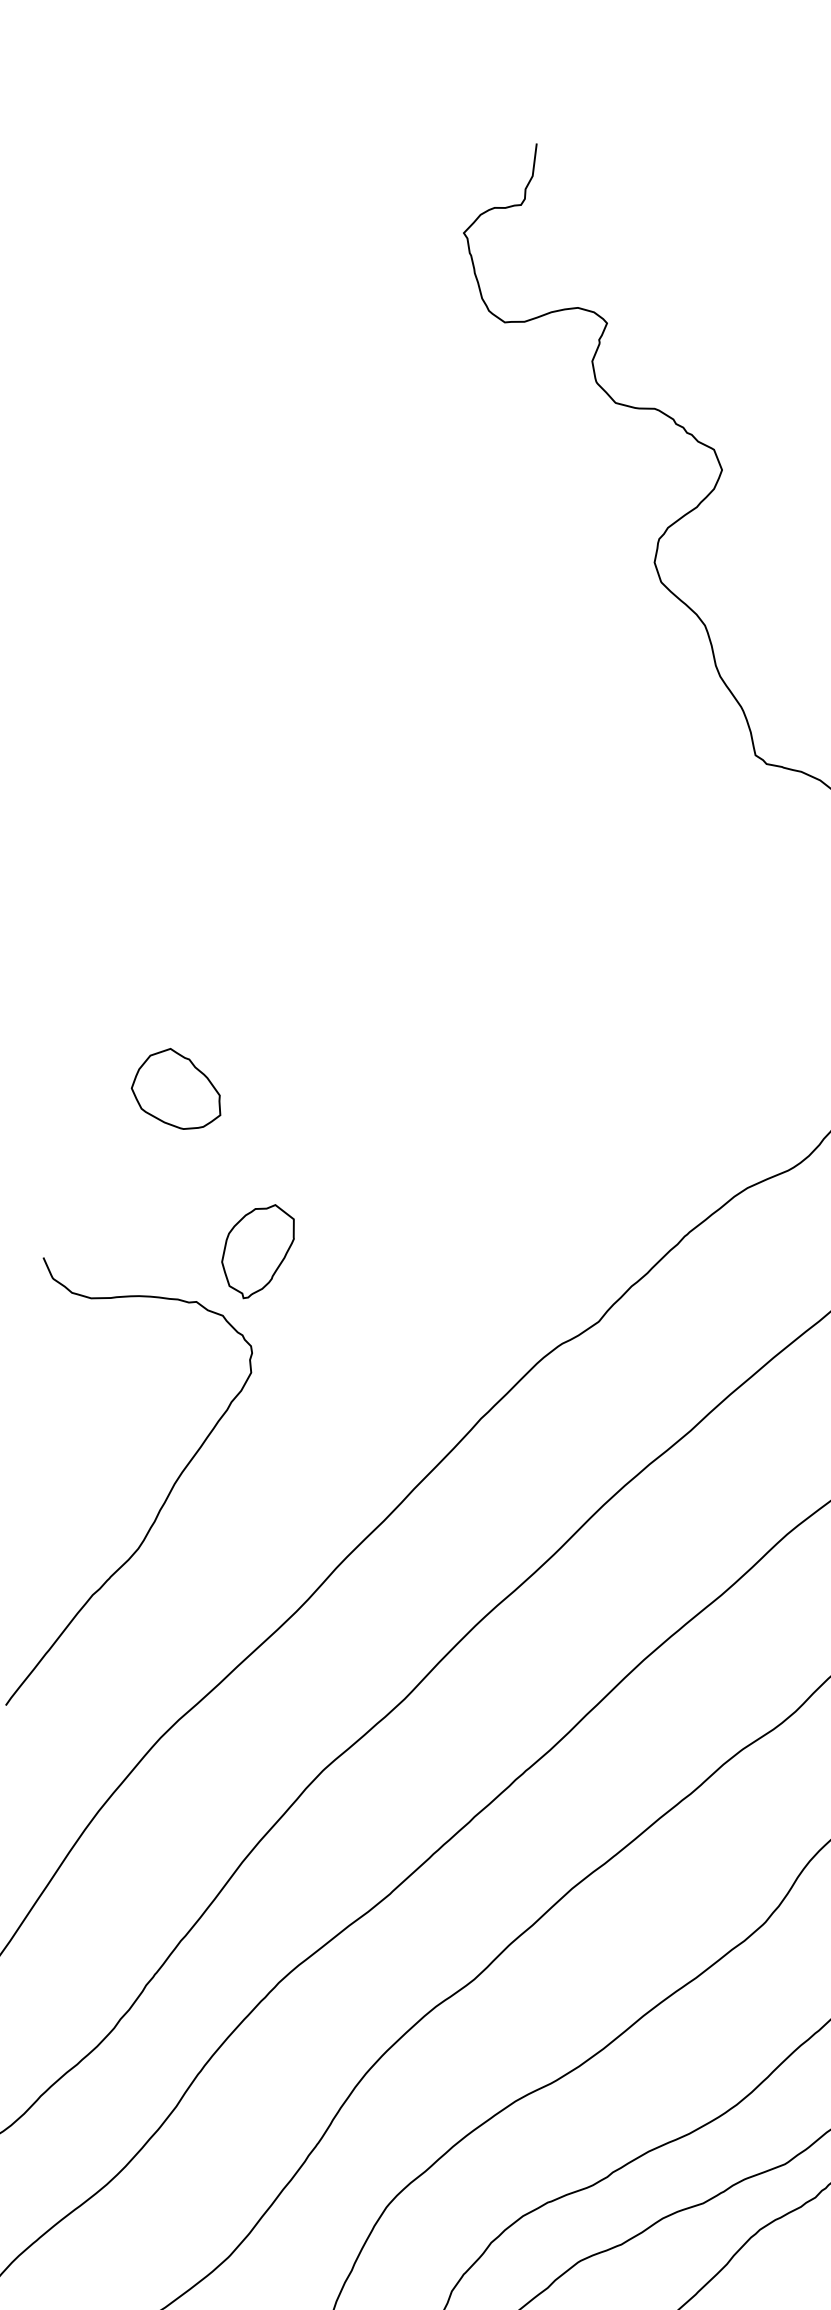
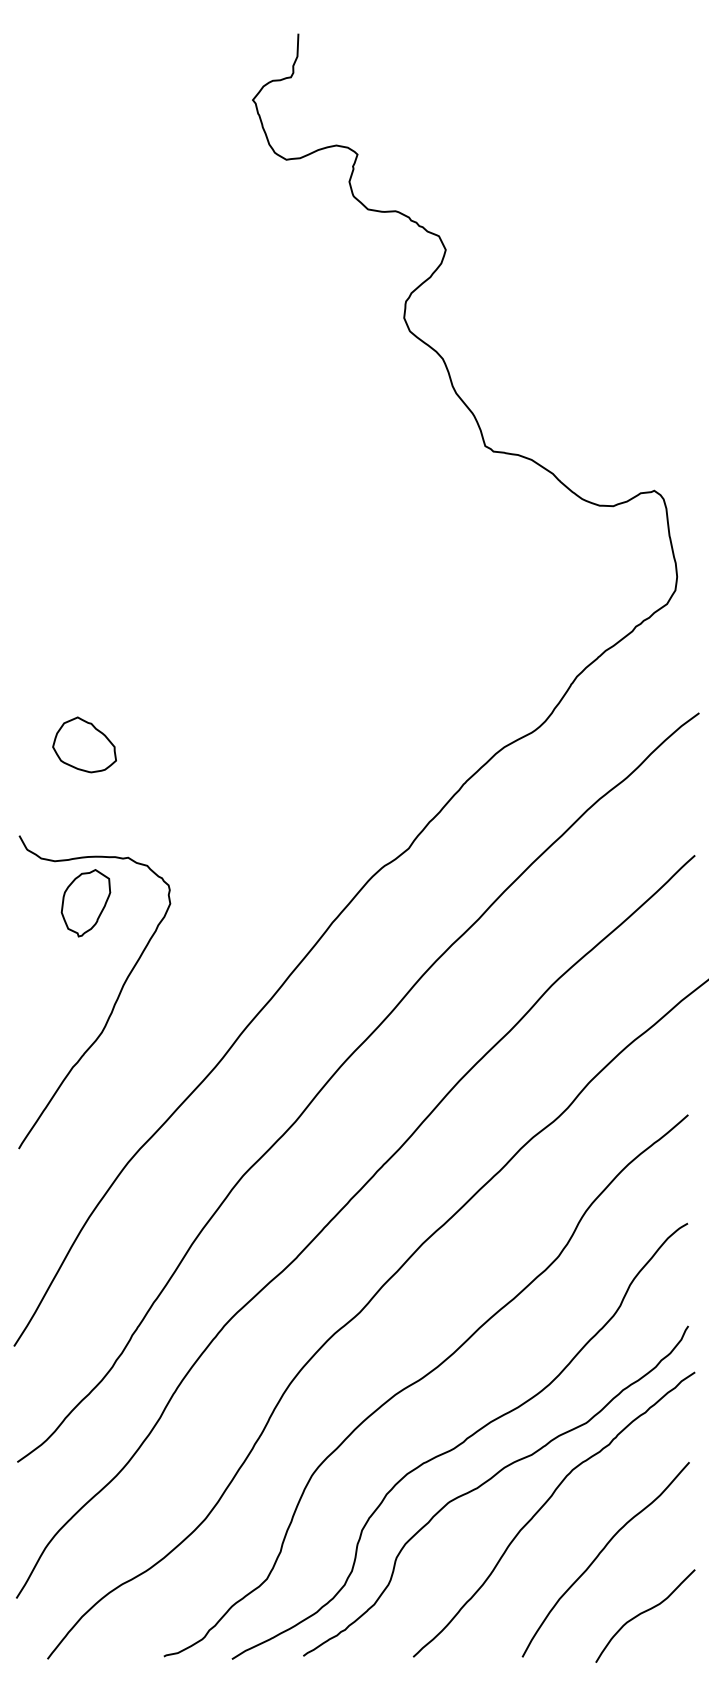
part: (177, 1088) -> (84, 744), moved
part: (257, 1251) -> (85, 903), moved

